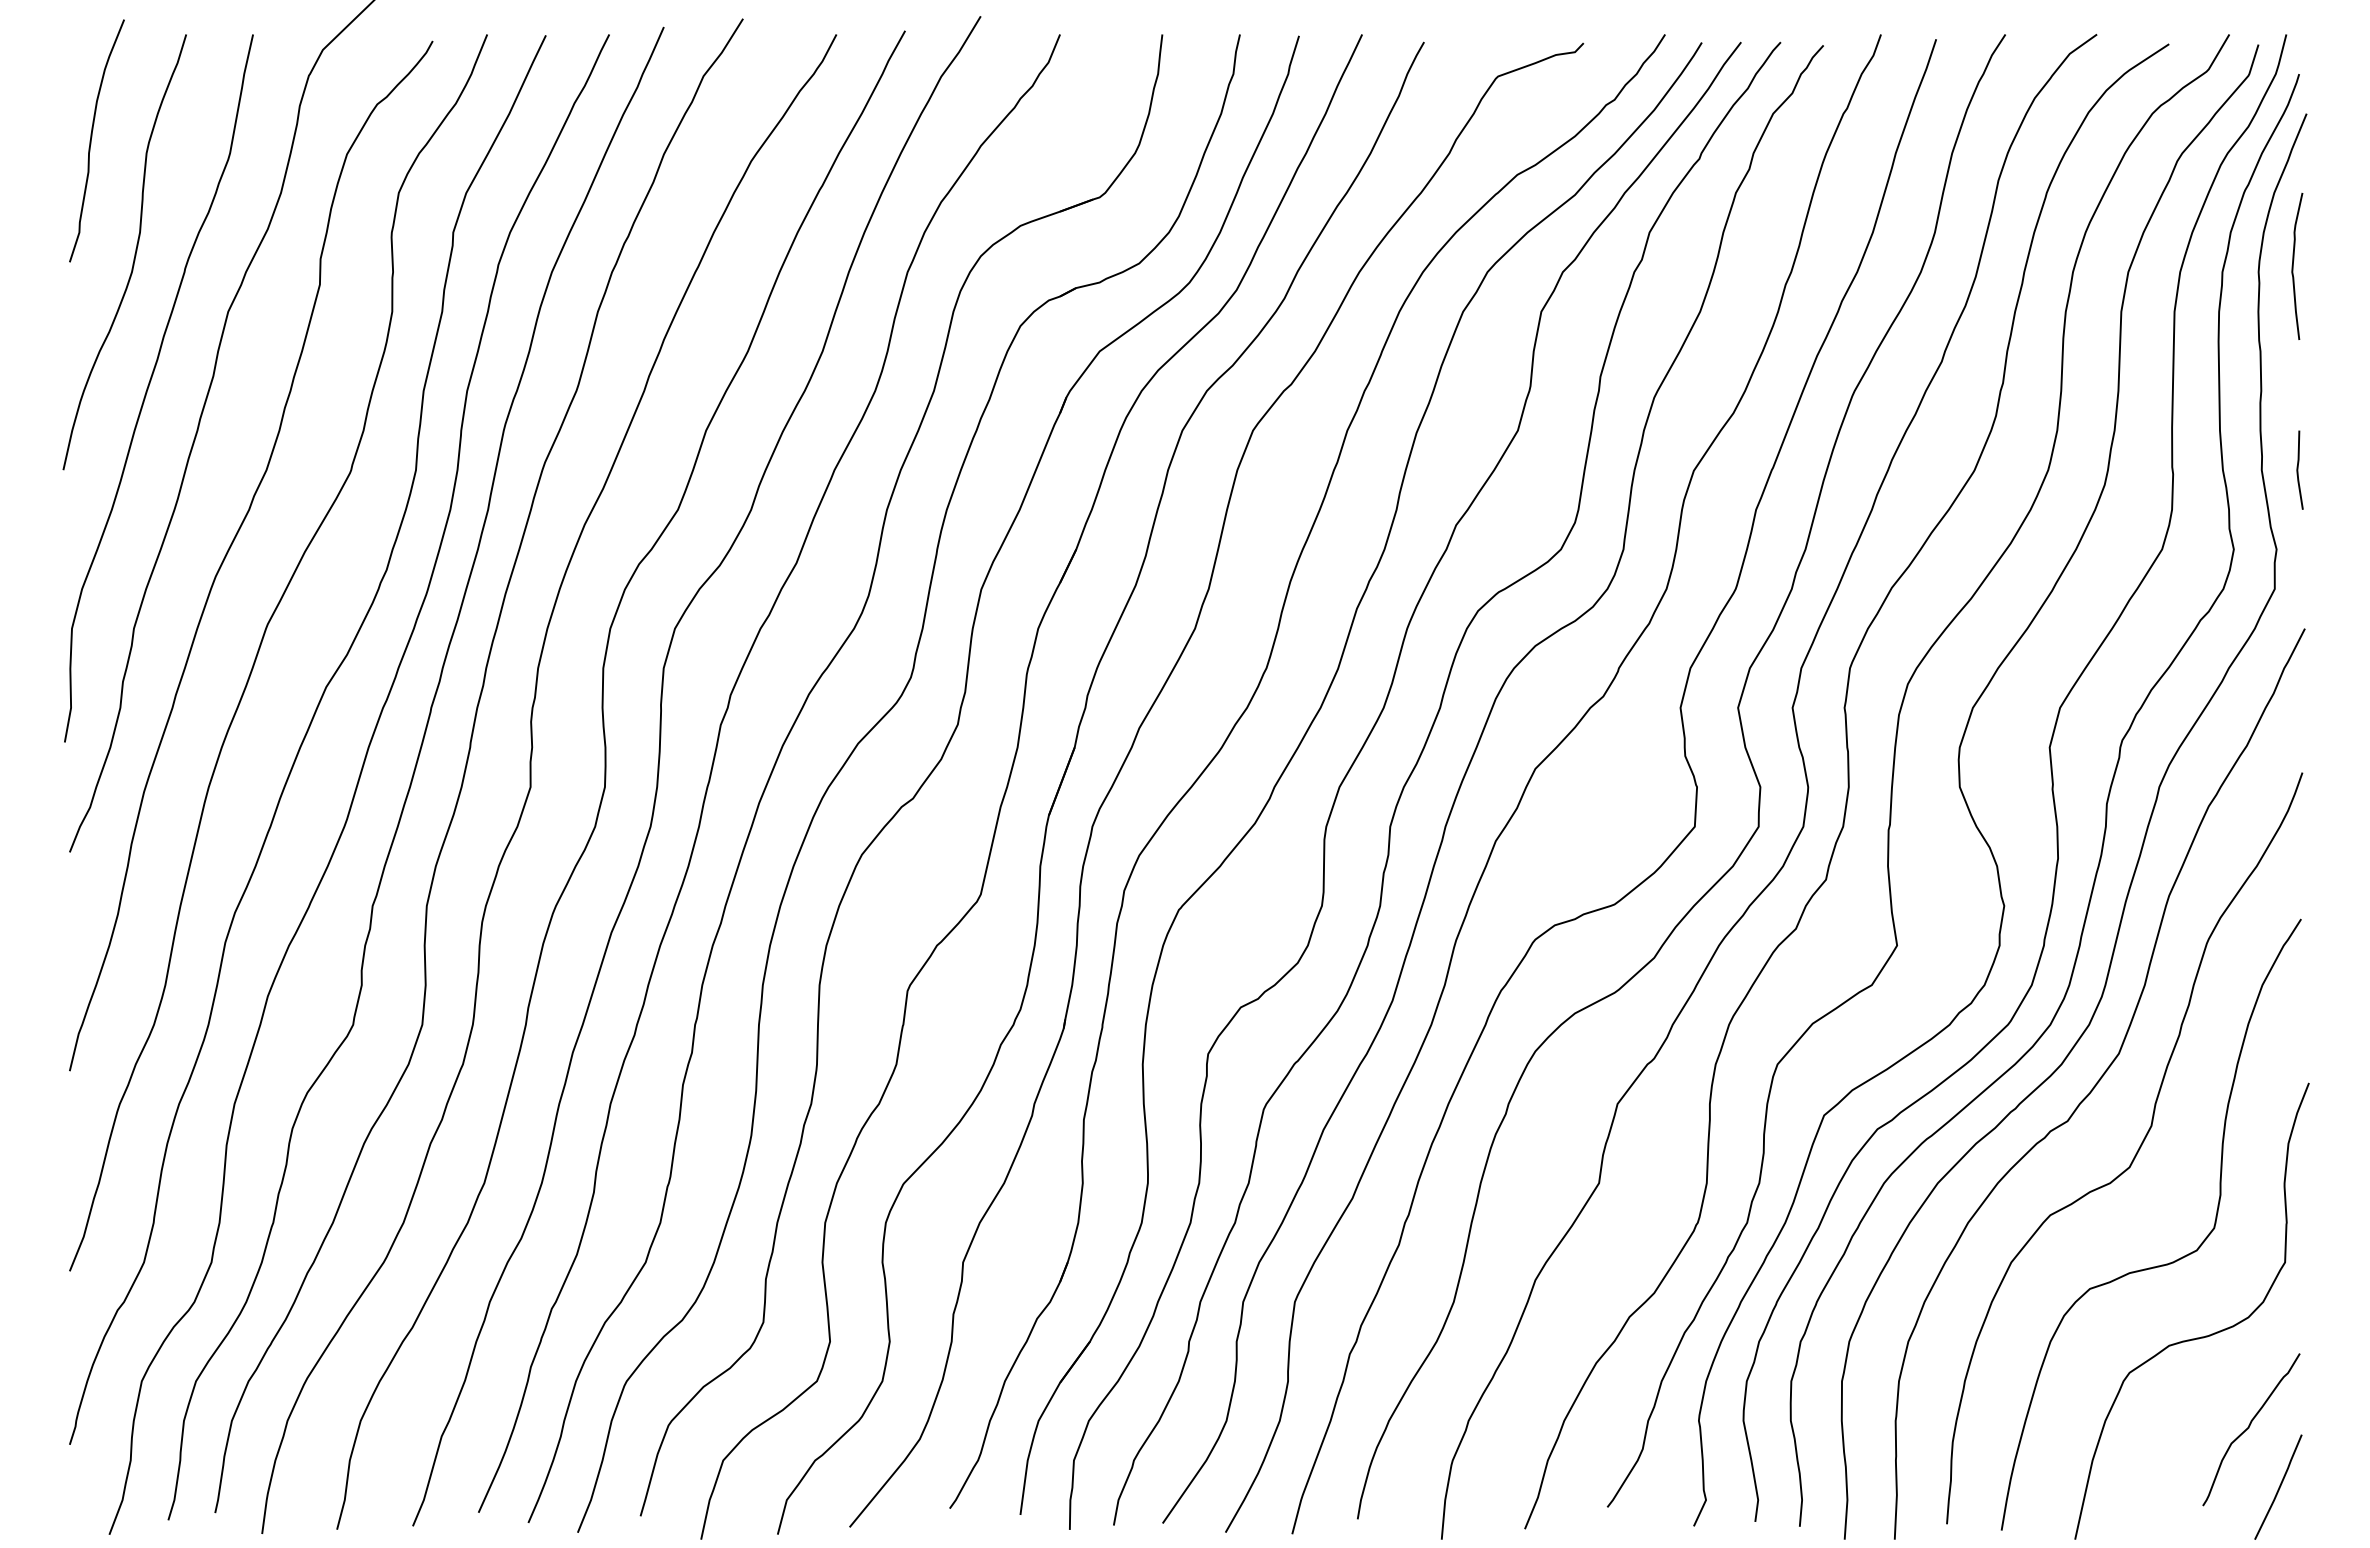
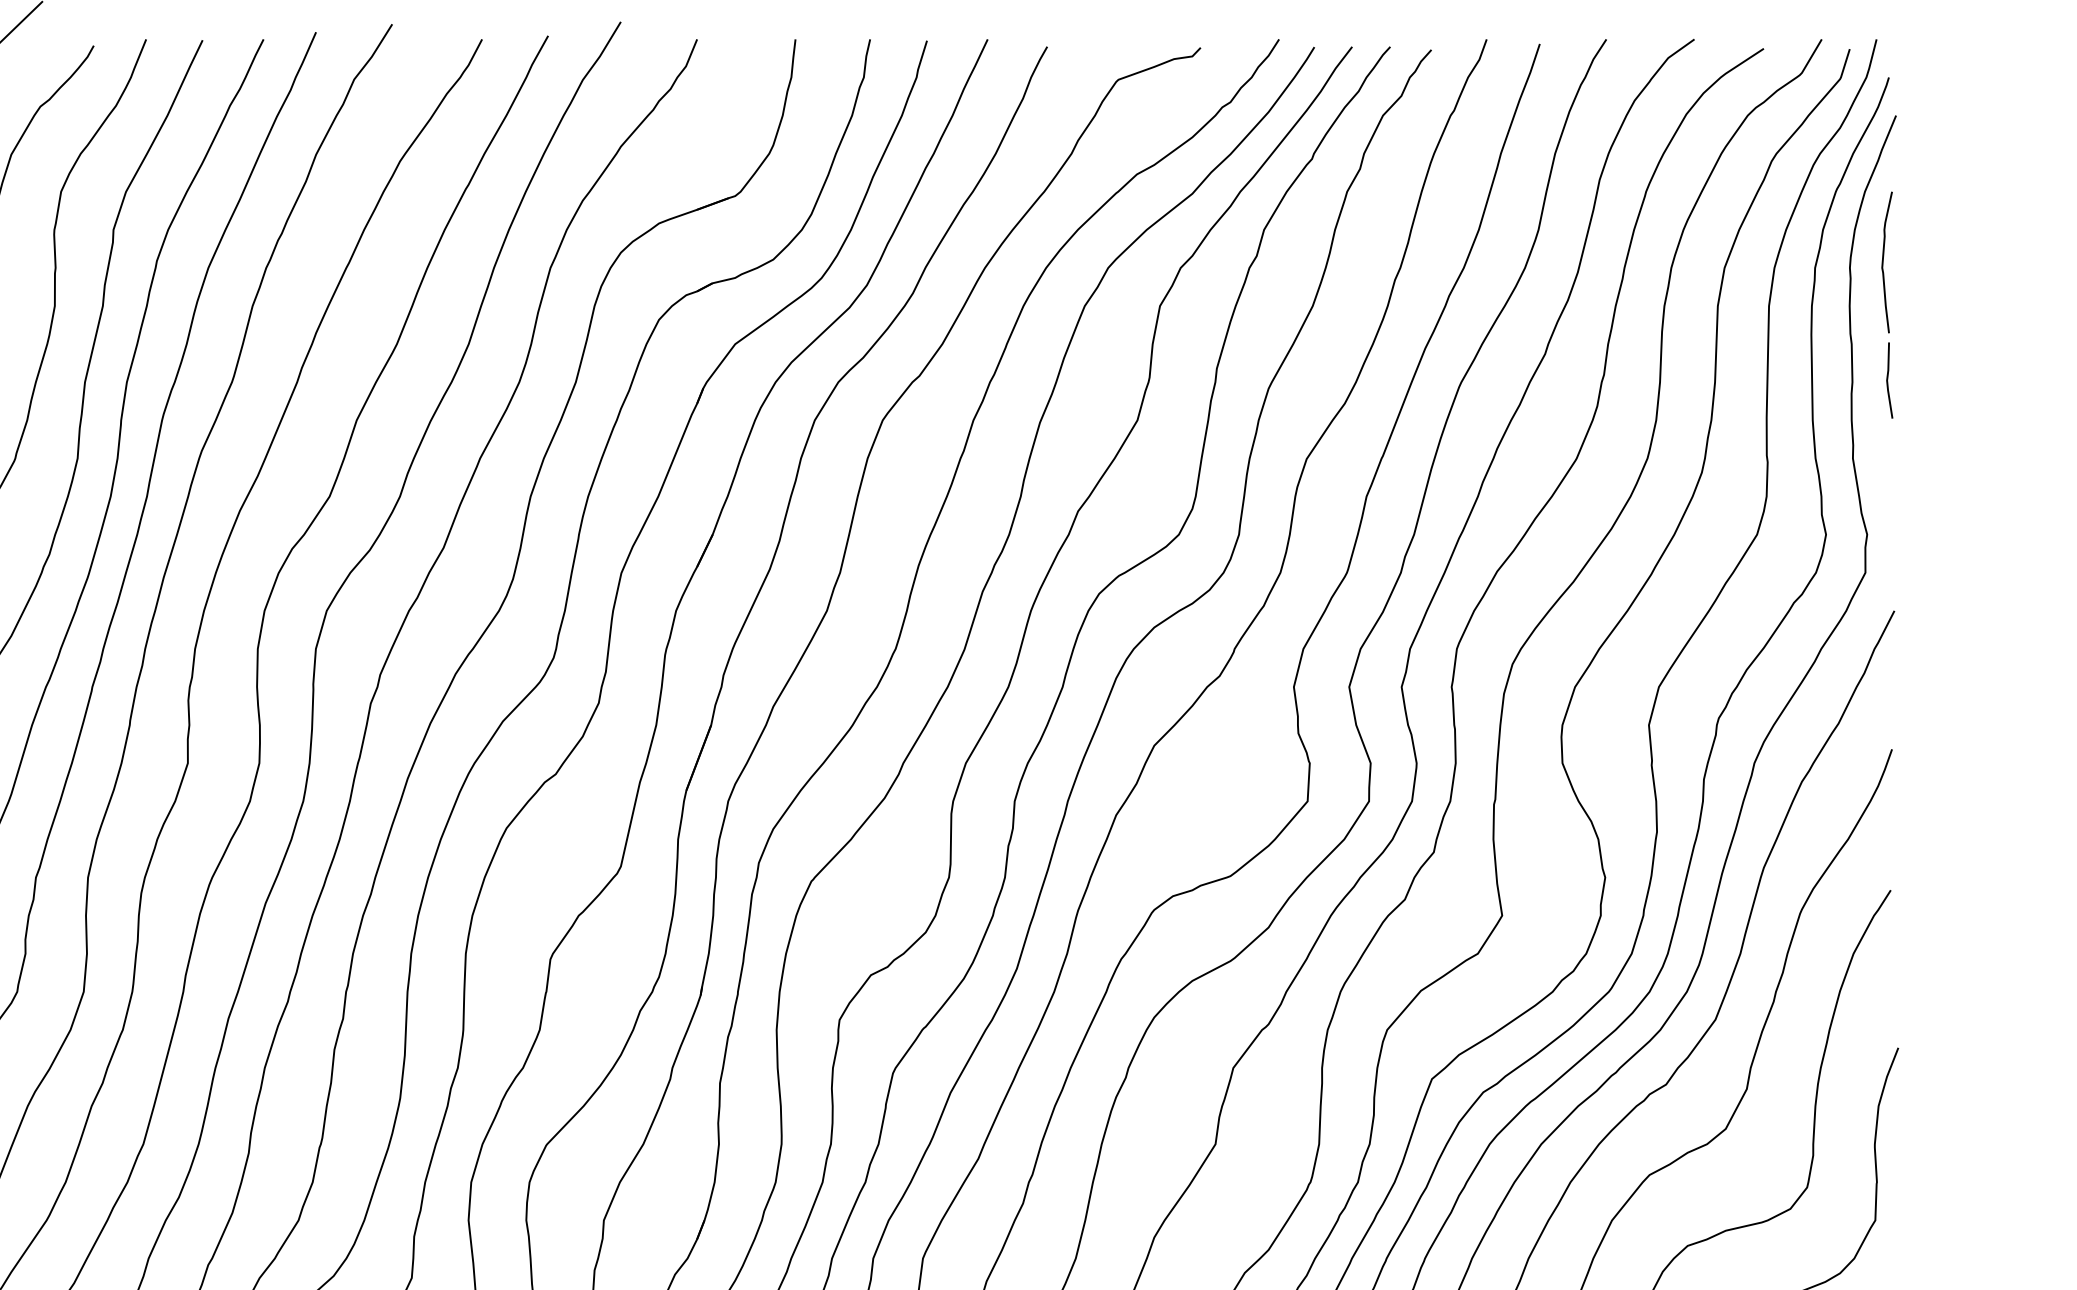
line: (2298, 469) -> (1888, 379), moved

